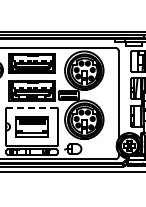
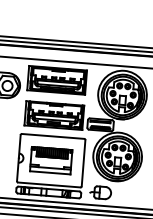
line: (32, 107) -> (53, 136), dashed -> solid

